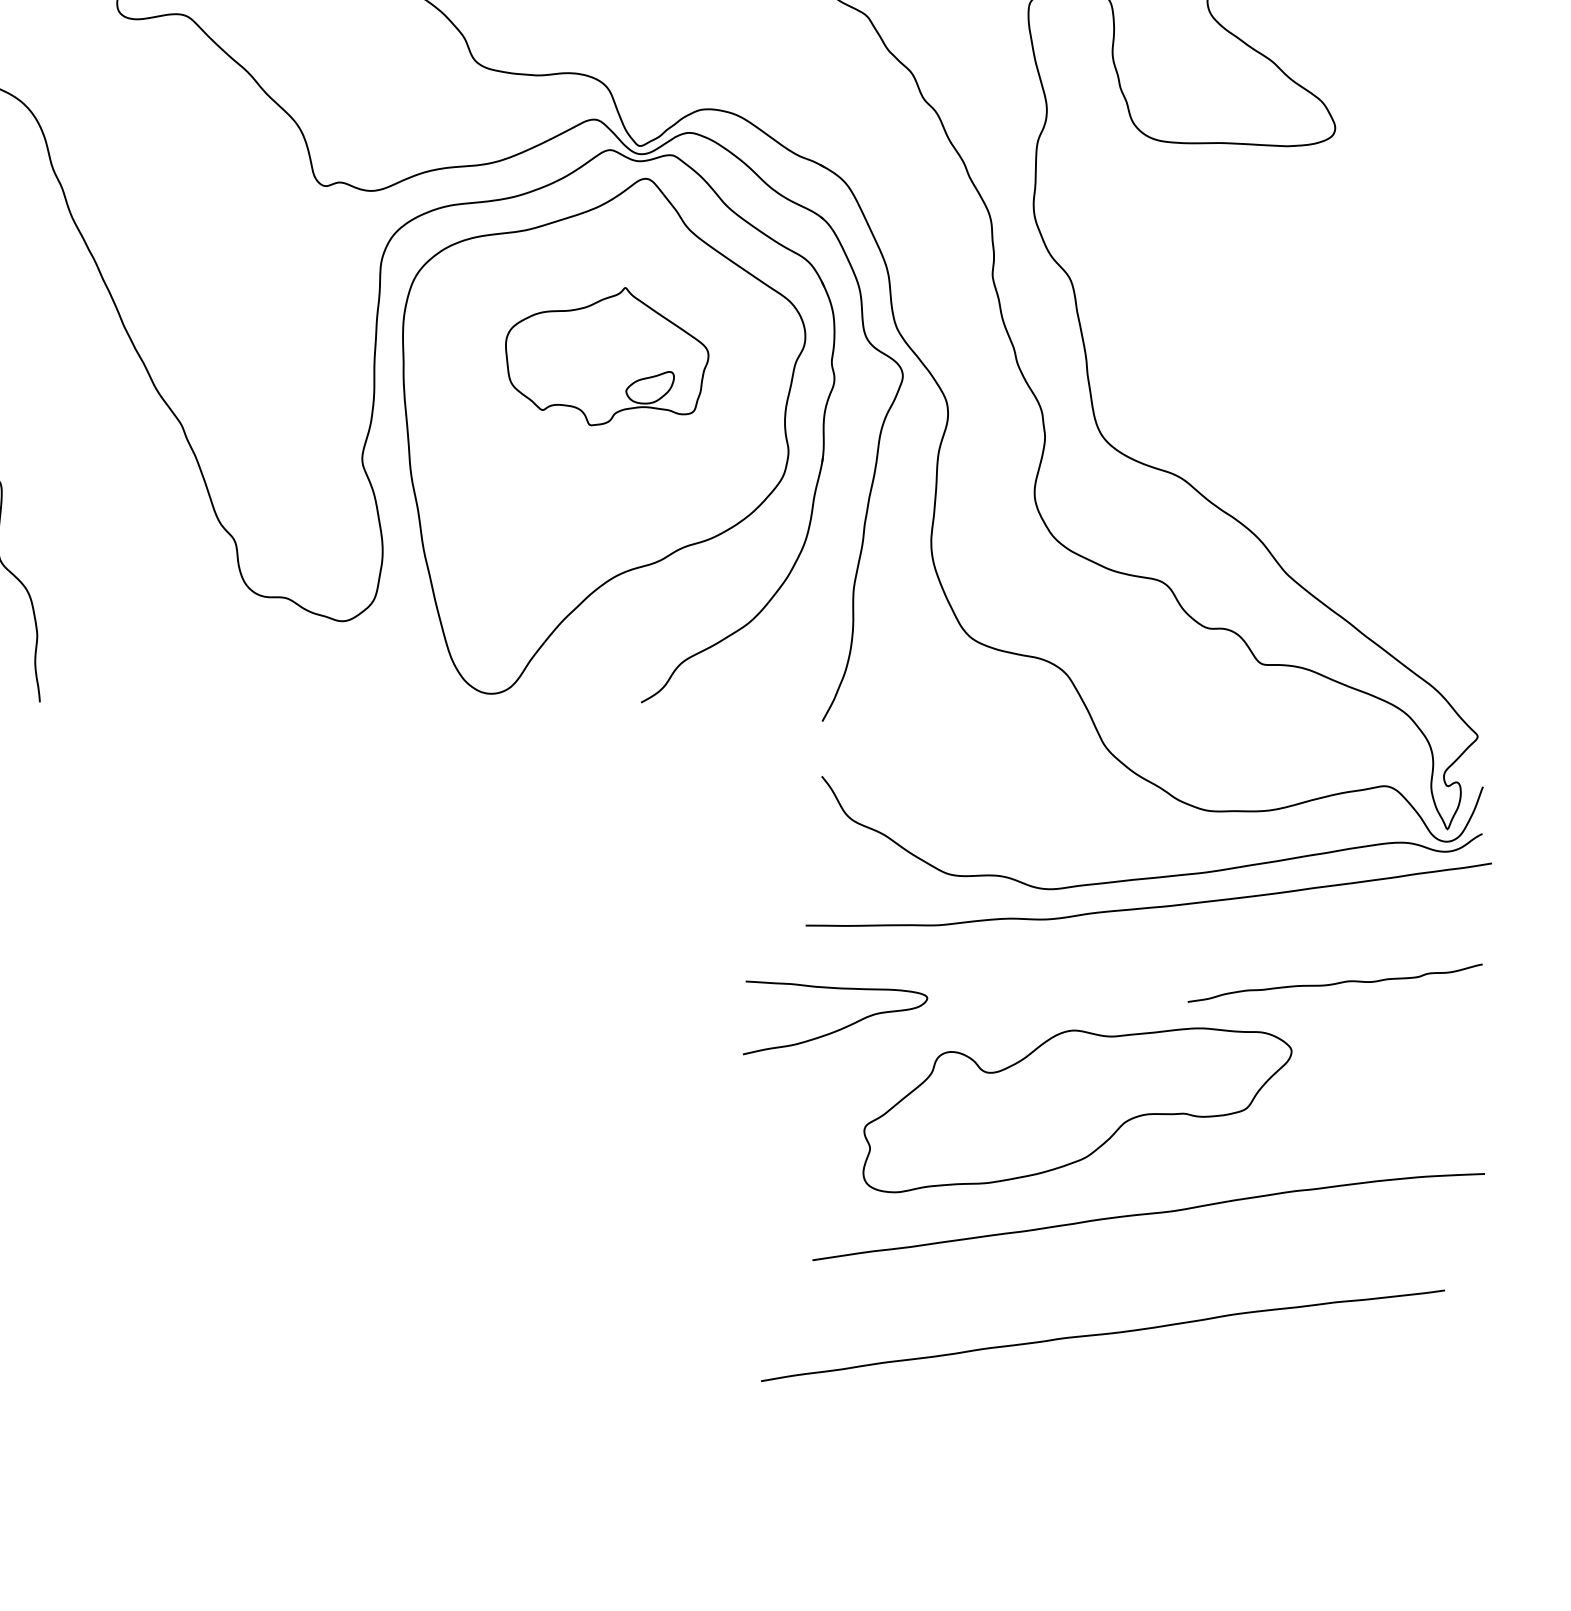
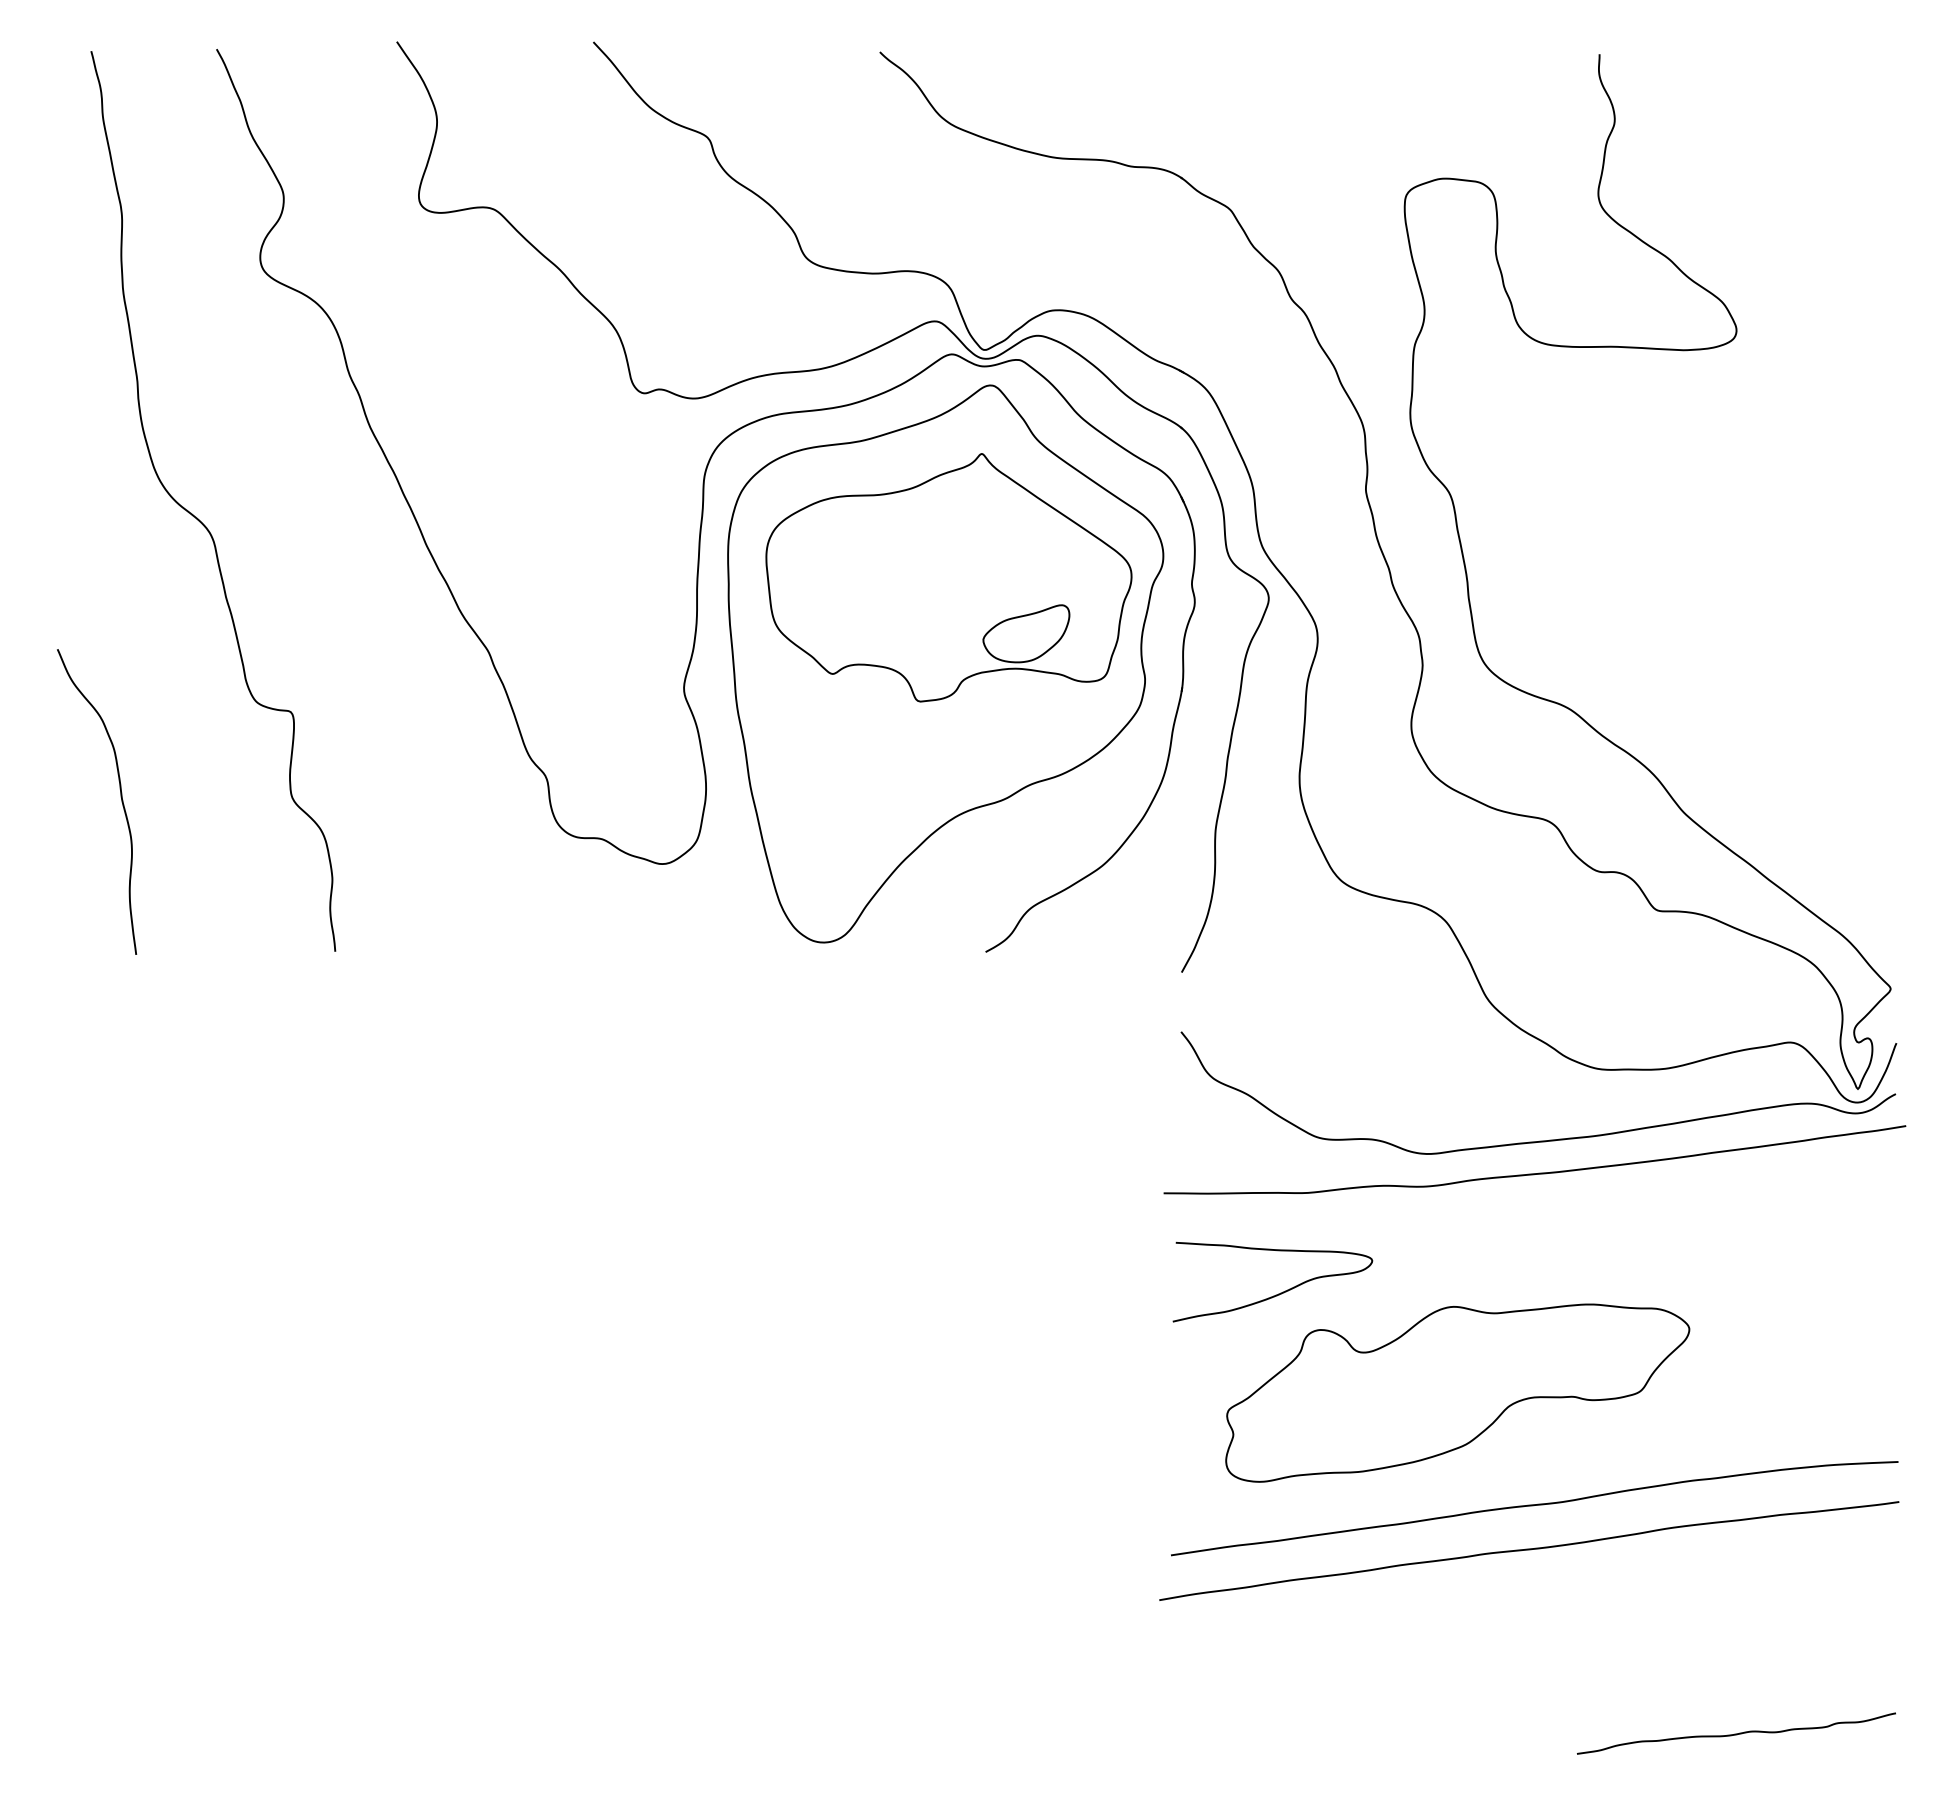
part: (606, 356) -> (948, 577), size x1.67
curve: (1335, 983) -> (1736, 1733), moved
curve: (840, 1028) -> (1278, 1293), moved
curve: (1103, 1335) -> (1529, 1550), moved

